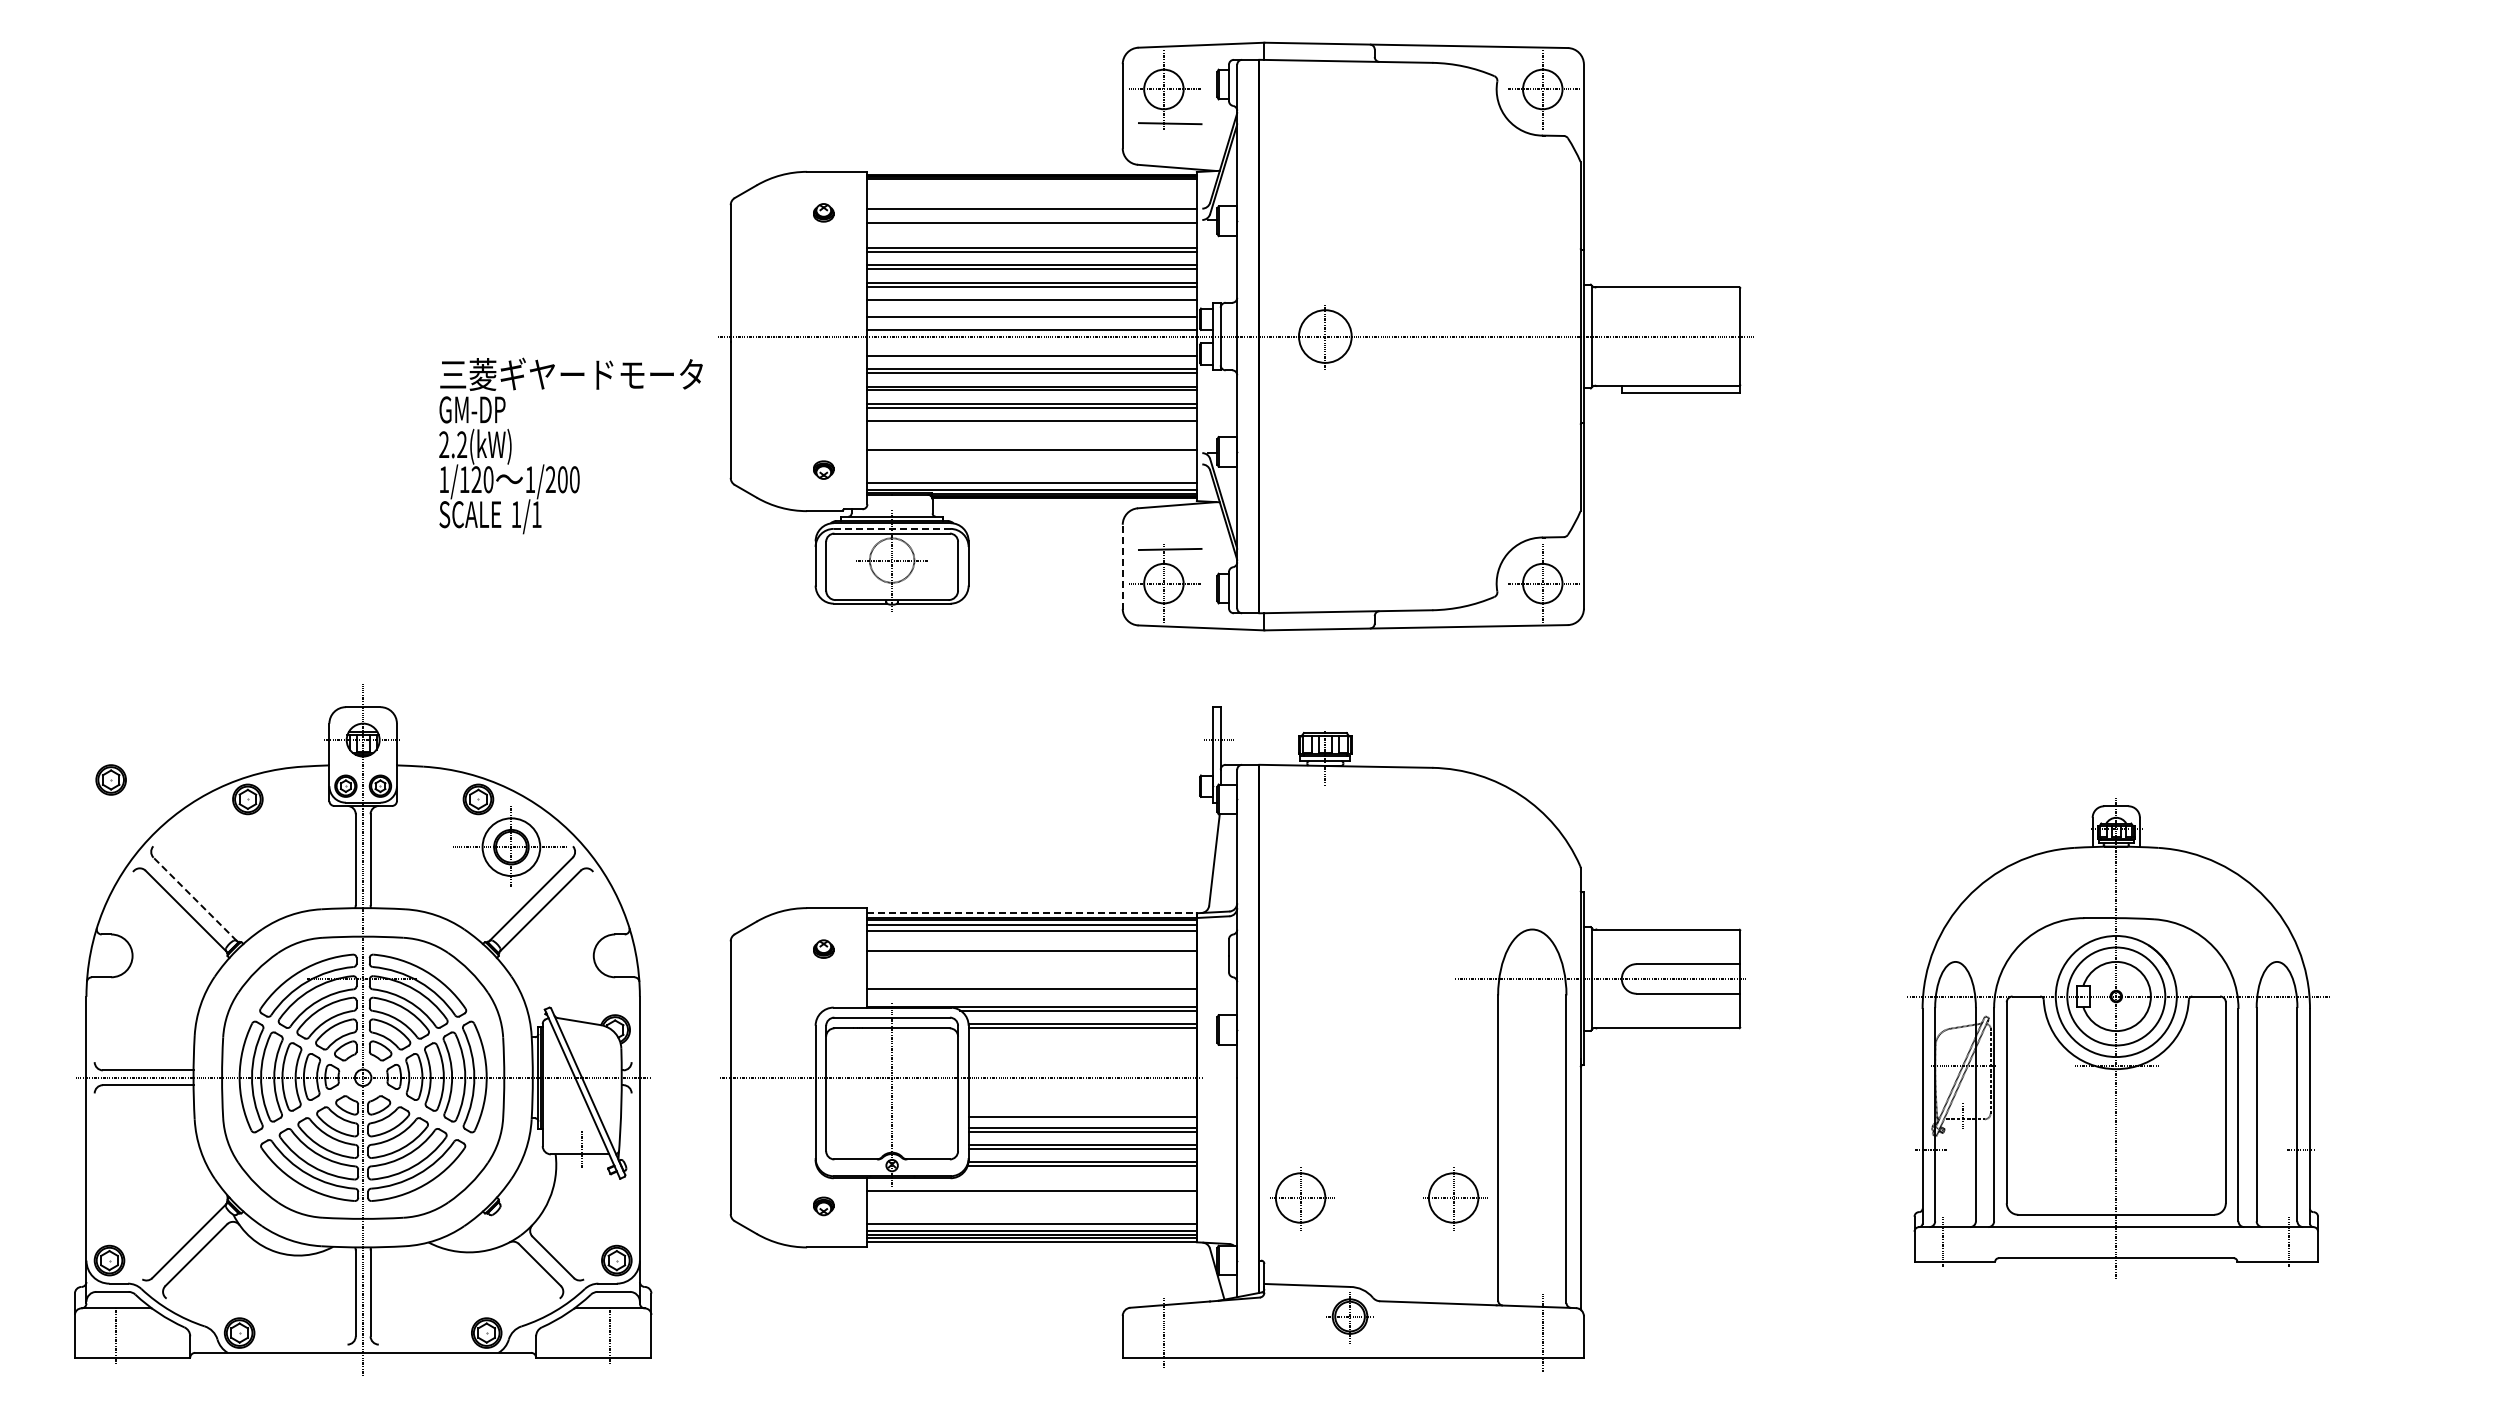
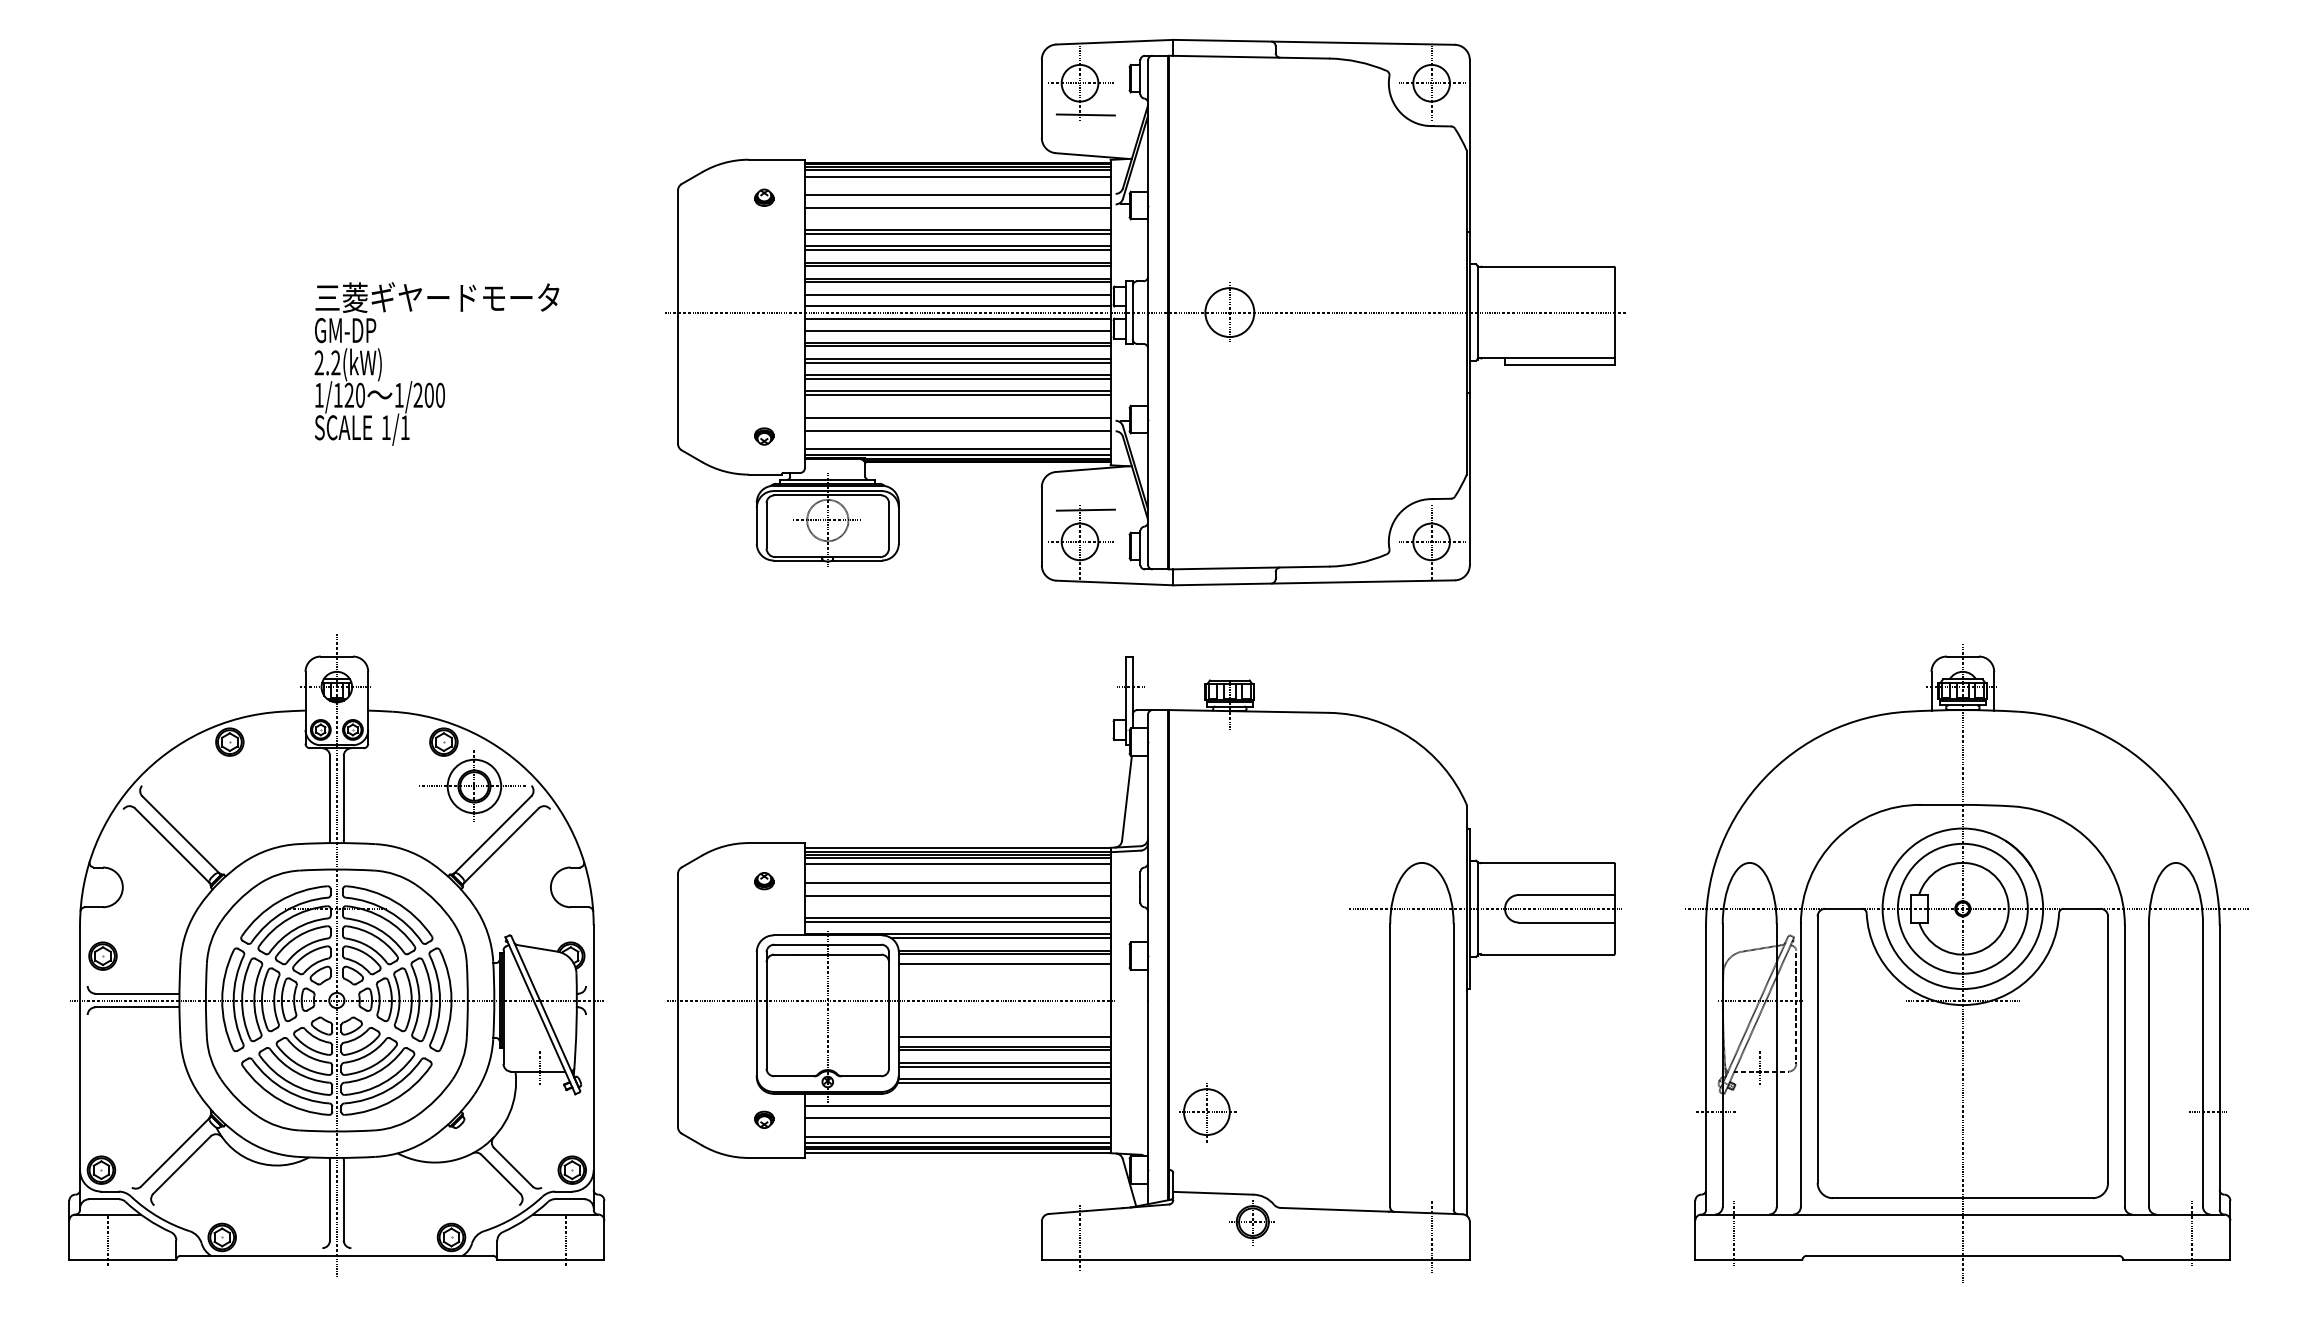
line: (1031, 183) -> (957, 170), added
line: (1031, 189) -> (957, 176), added
line: (1031, 303) -> (957, 281), added
line: (1031, 343) -> (957, 319), added
line: (1031, 425) -> (957, 395), added
text: (570, 445) -> (436, 363), moved
line: (1031, 463) -> (957, 430), added
line: (892, 528) -> (828, 490), dashed -> solid
line: (1122, 566) -> (1041, 525), dashed -> solid
part: (110, 779) -> (102, 955), moved
line: (195, 899) -> (181, 835), dashed -> solid
line: (1032, 913) -> (958, 848), dashed -> solid
line: (1031, 964) -> (957, 895), added
line: (1031, 993) -> (957, 922), added
part: (2118, 1037) -> (1965, 963), size x1.43
line: (1082, 1038) -> (1004, 964), added
part: (1455, 1198) -> (1350, 1112), removed
line: (1031, 1204) -> (957, 1118), added

